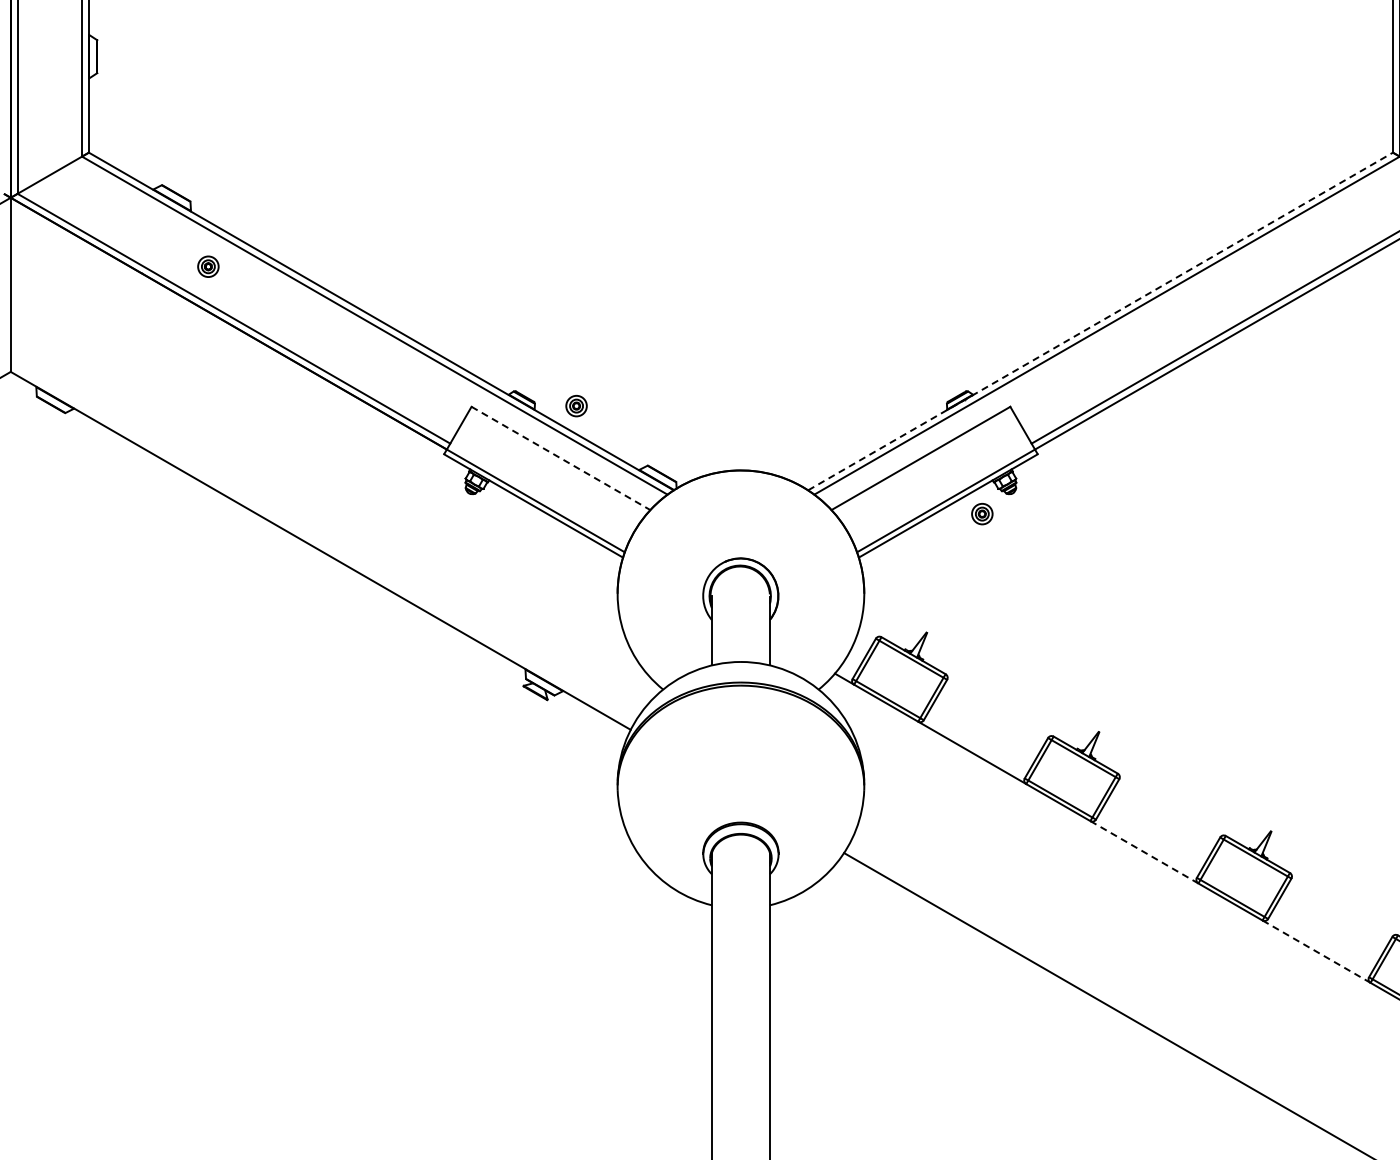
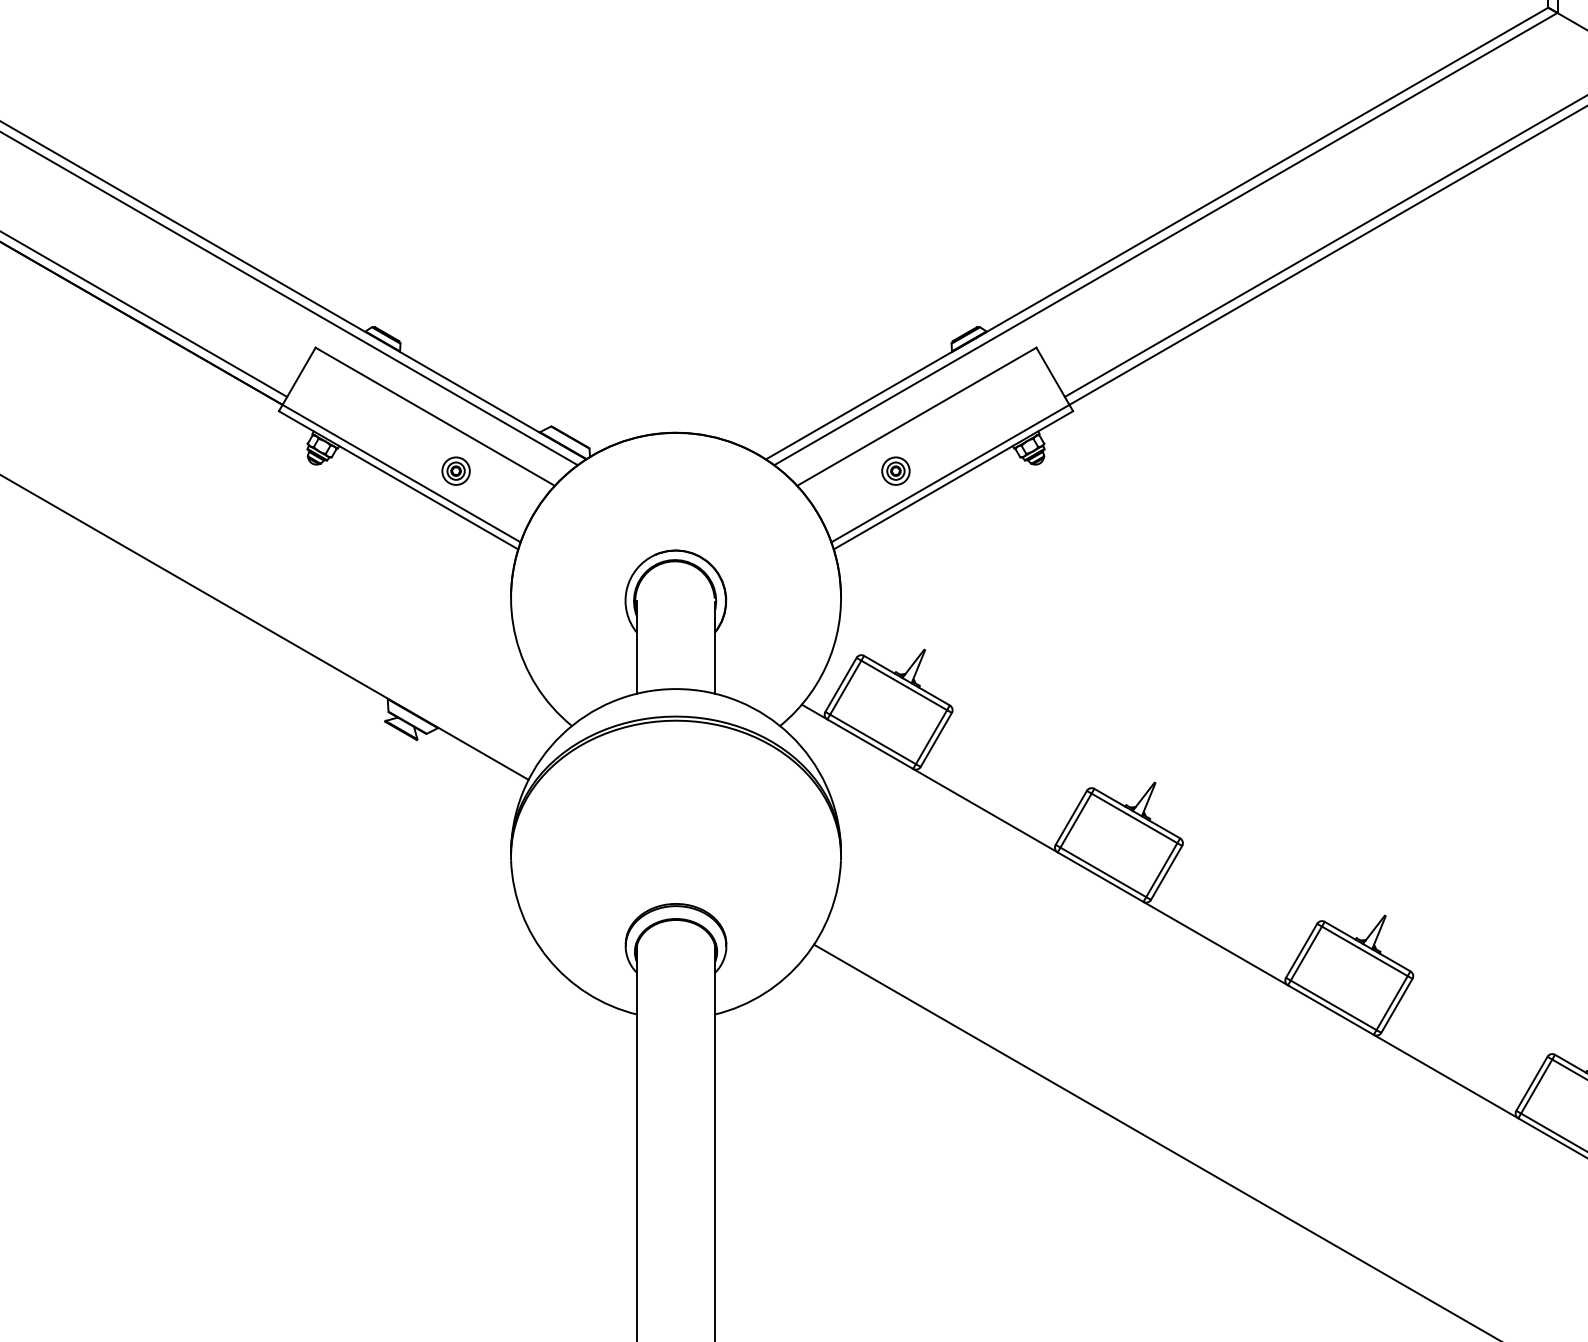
line: (1100, 321) -> (1157, 233), dashed -> solid
part: (576, 406) -> (456, 471), moved
line: (561, 458) -> (435, 416), dashed -> solid
part: (982, 514) -> (896, 471), moved
line: (1144, 852) -> (1215, 943), dashed -> solid
line: (1316, 951) -> (1446, 1076), dashed -> solid

